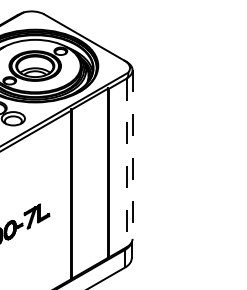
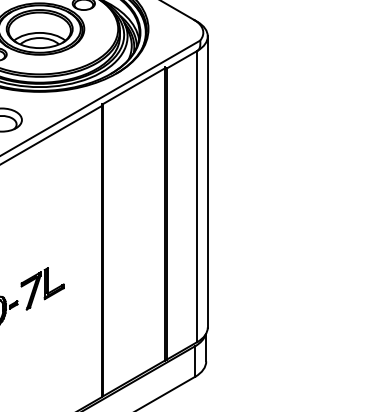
line: (132, 155) -> (207, 183), dashed -> solid
line: (126, 163) -> (197, 197), dashed -> solid

